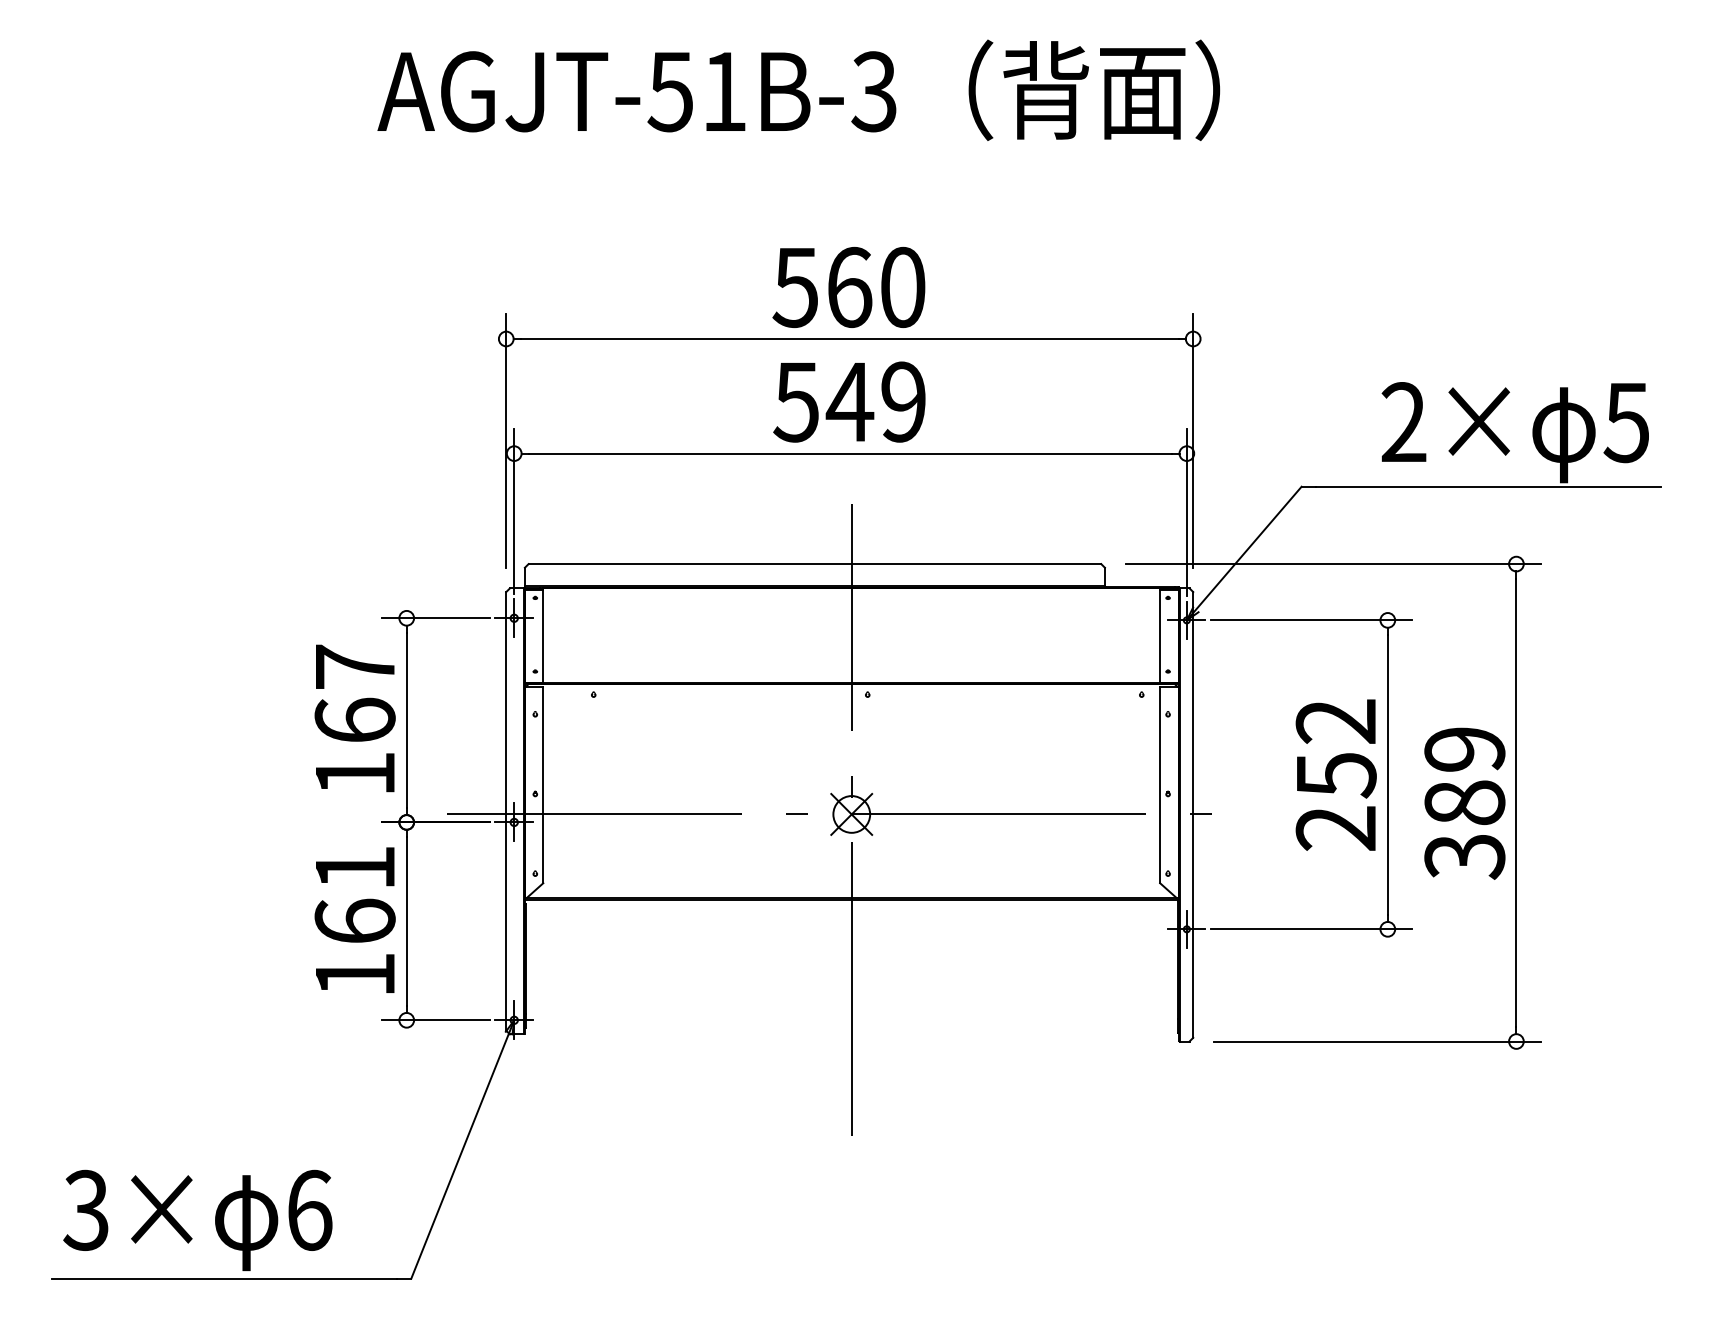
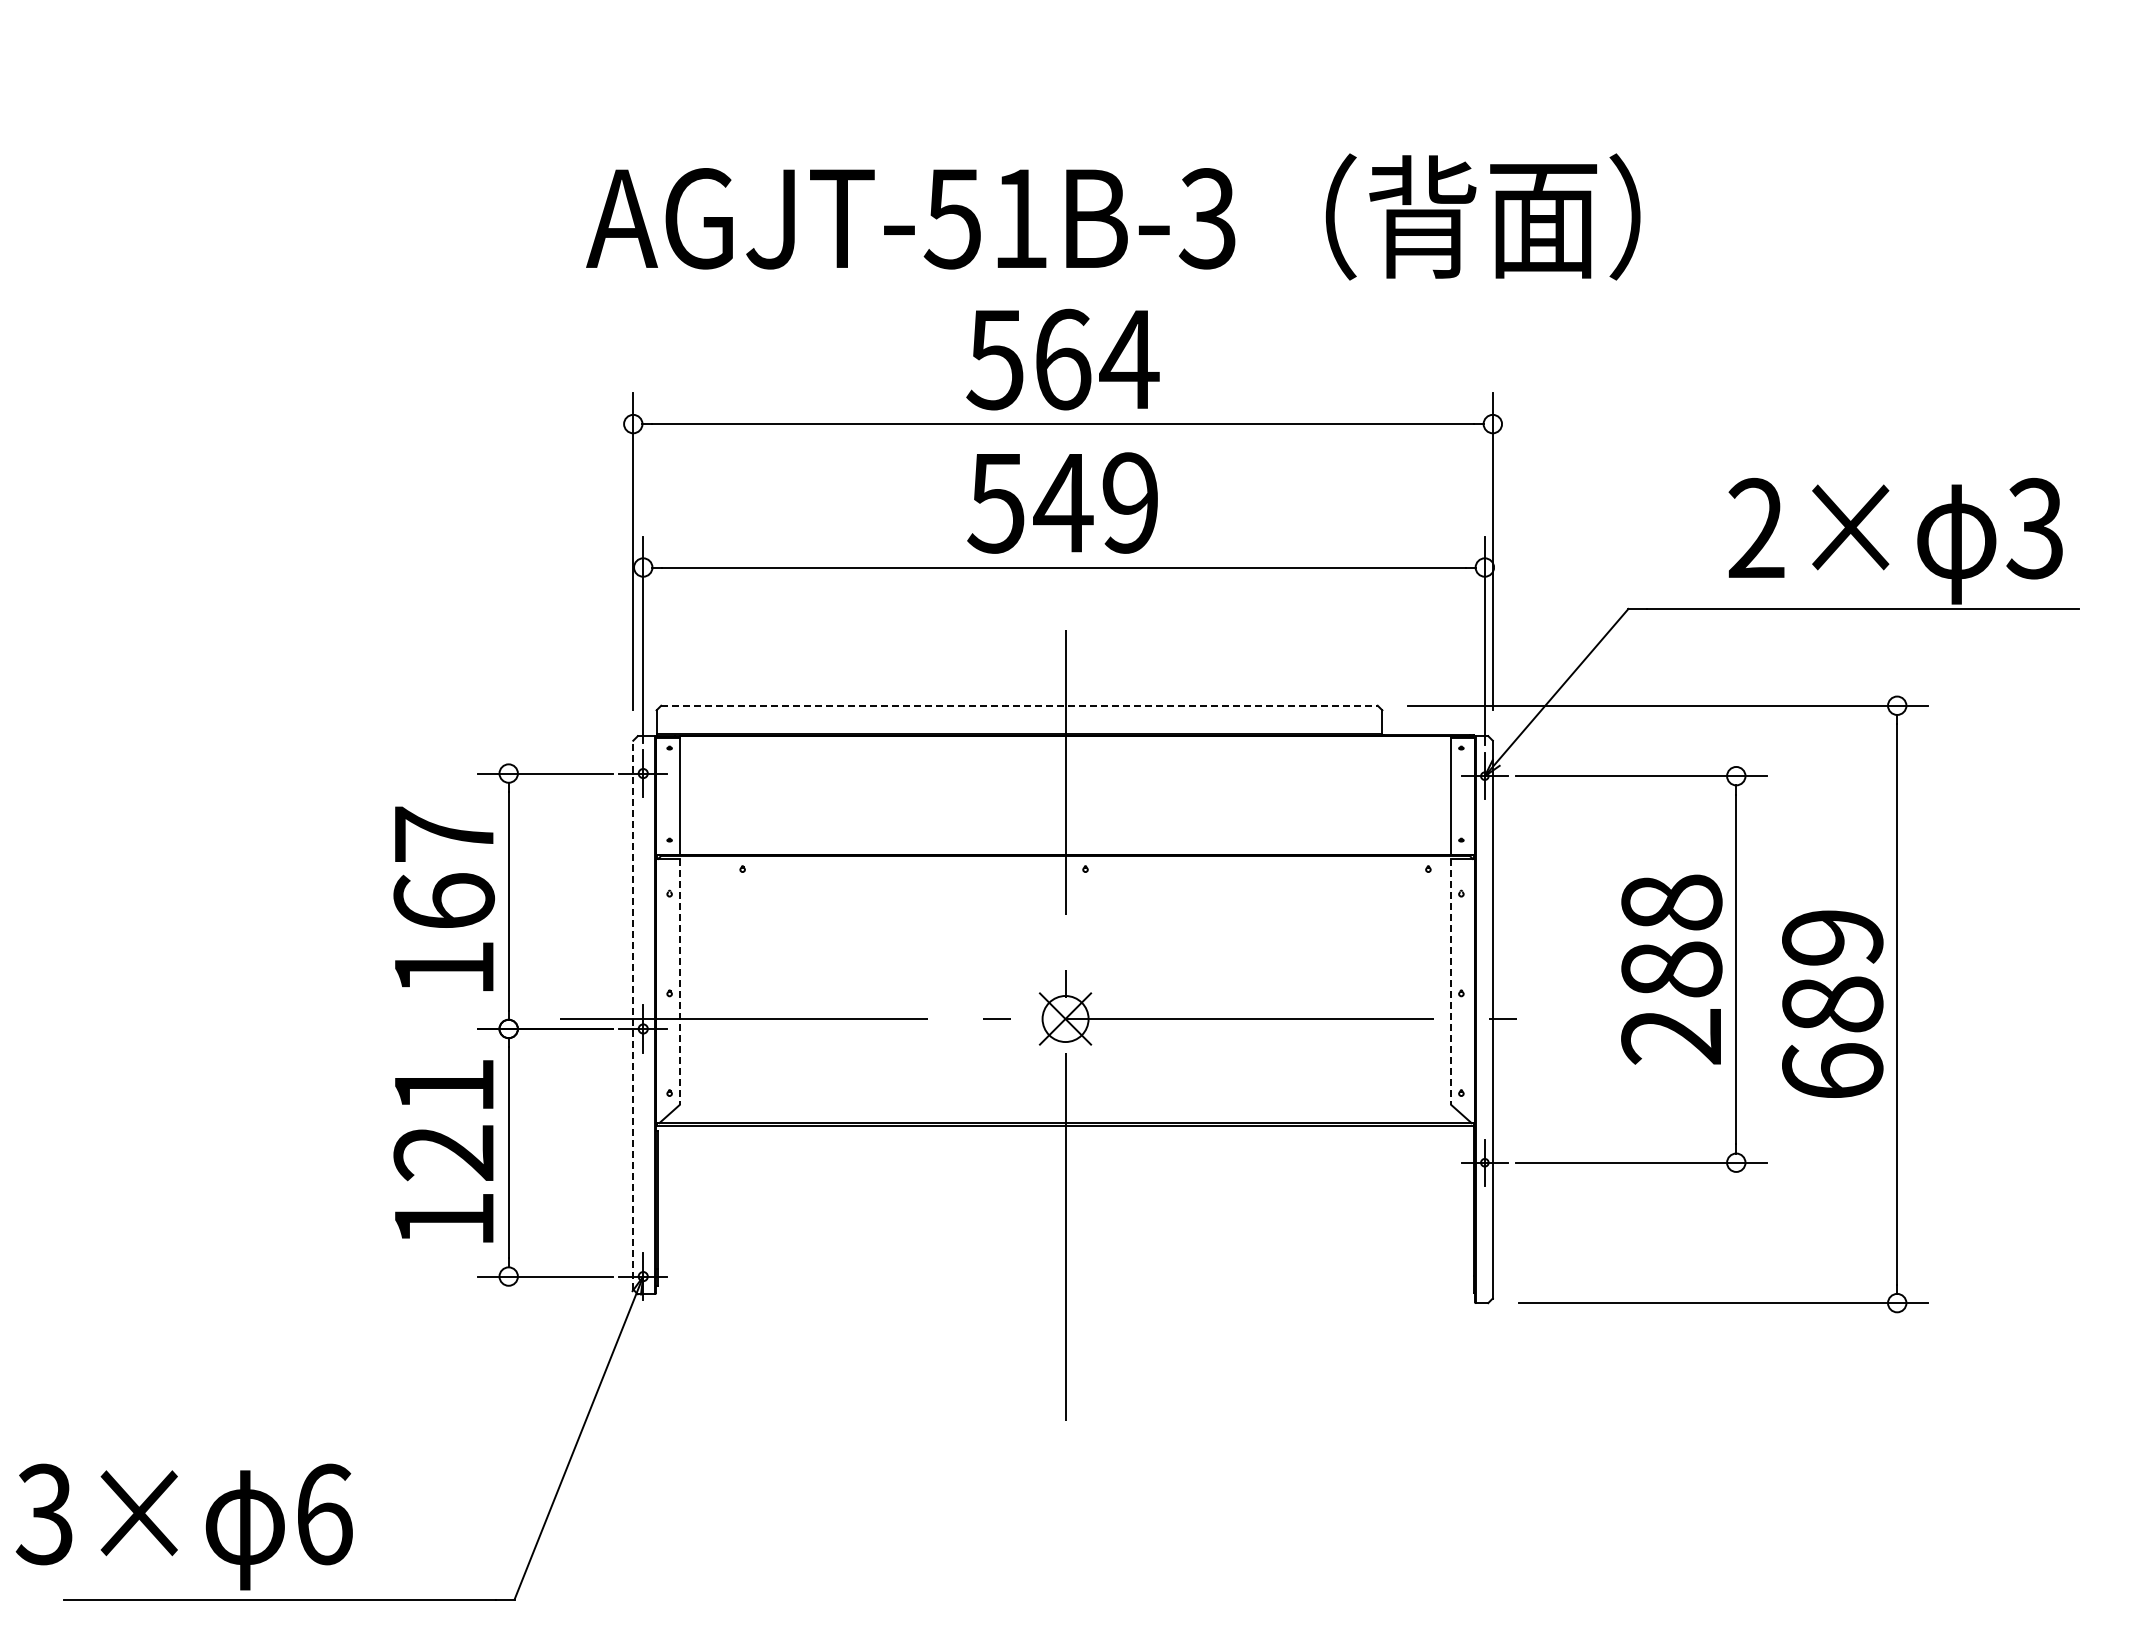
text: (798, 89) -> (1113, 216), moved
text: (902, 287) -> (1129, 359), 560 -> 564
text: (1626, 422) -> (2034, 528), 5 -> 3
line: (814, 563) -> (1019, 705), solid -> dashed
text: (1336, 748) -> (1671, 936), 252 -> 288
line: (543, 785) -> (679, 982), solid -> dashed
line: (1160, 785) -> (1451, 982), solid -> dashed
line: (506, 810) -> (633, 1014), solid -> dashed
text: (1464, 856) -> (1832, 1071), 389 -> 689
text: (355, 921) -> (444, 1152), 161 -> 121
text: (197, 1220) -> (183, 1526), moved

